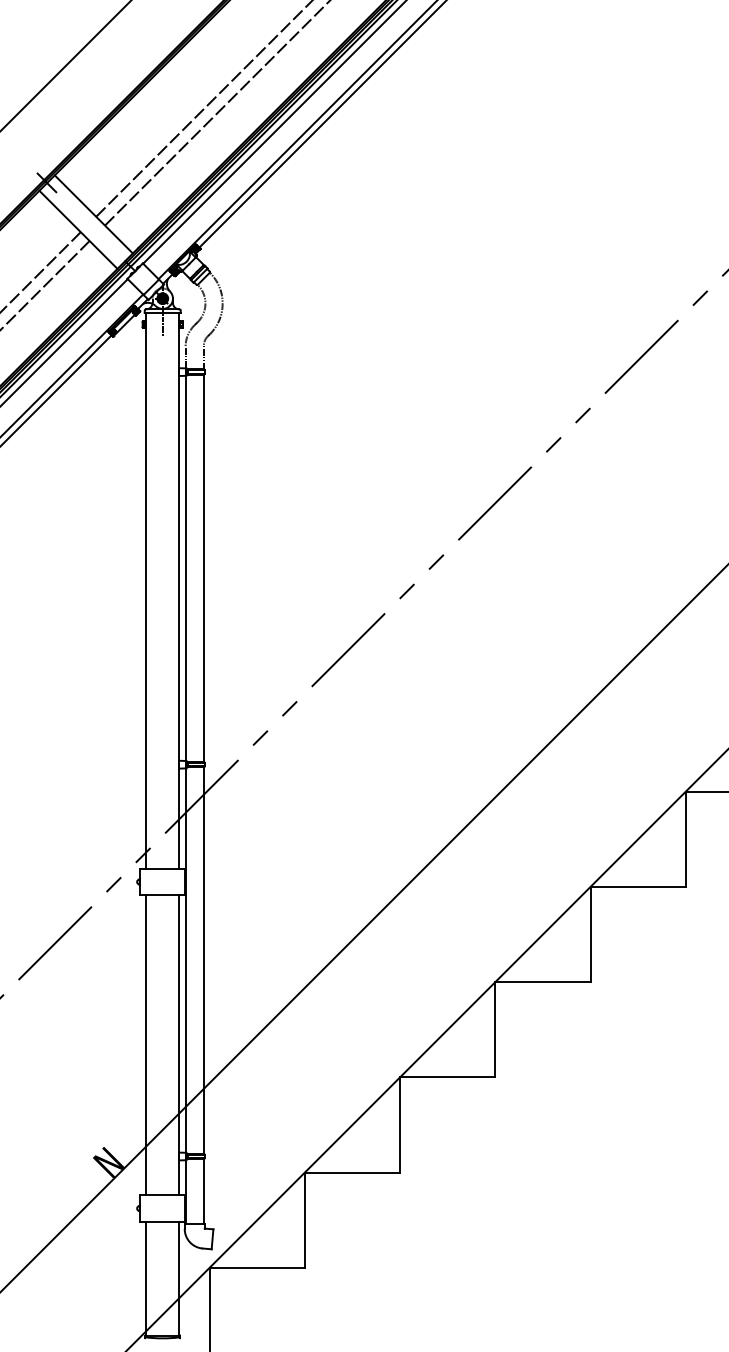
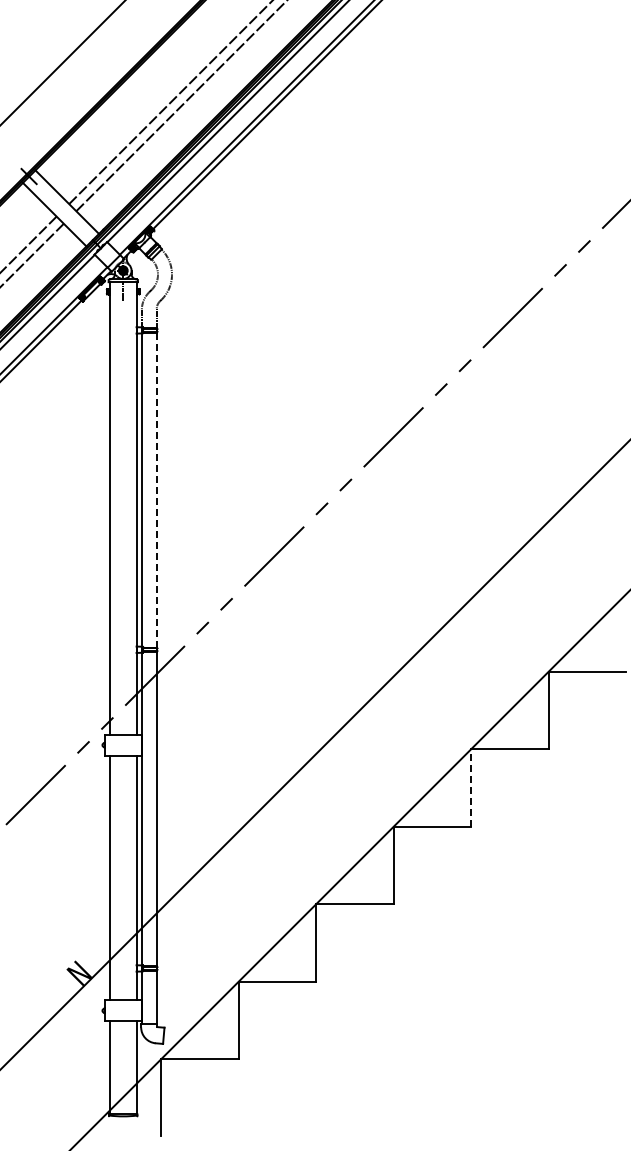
line: (203, 568) -> (156, 490), solid -> dashed
line: (590, 934) -> (471, 787), solid -> dashed

